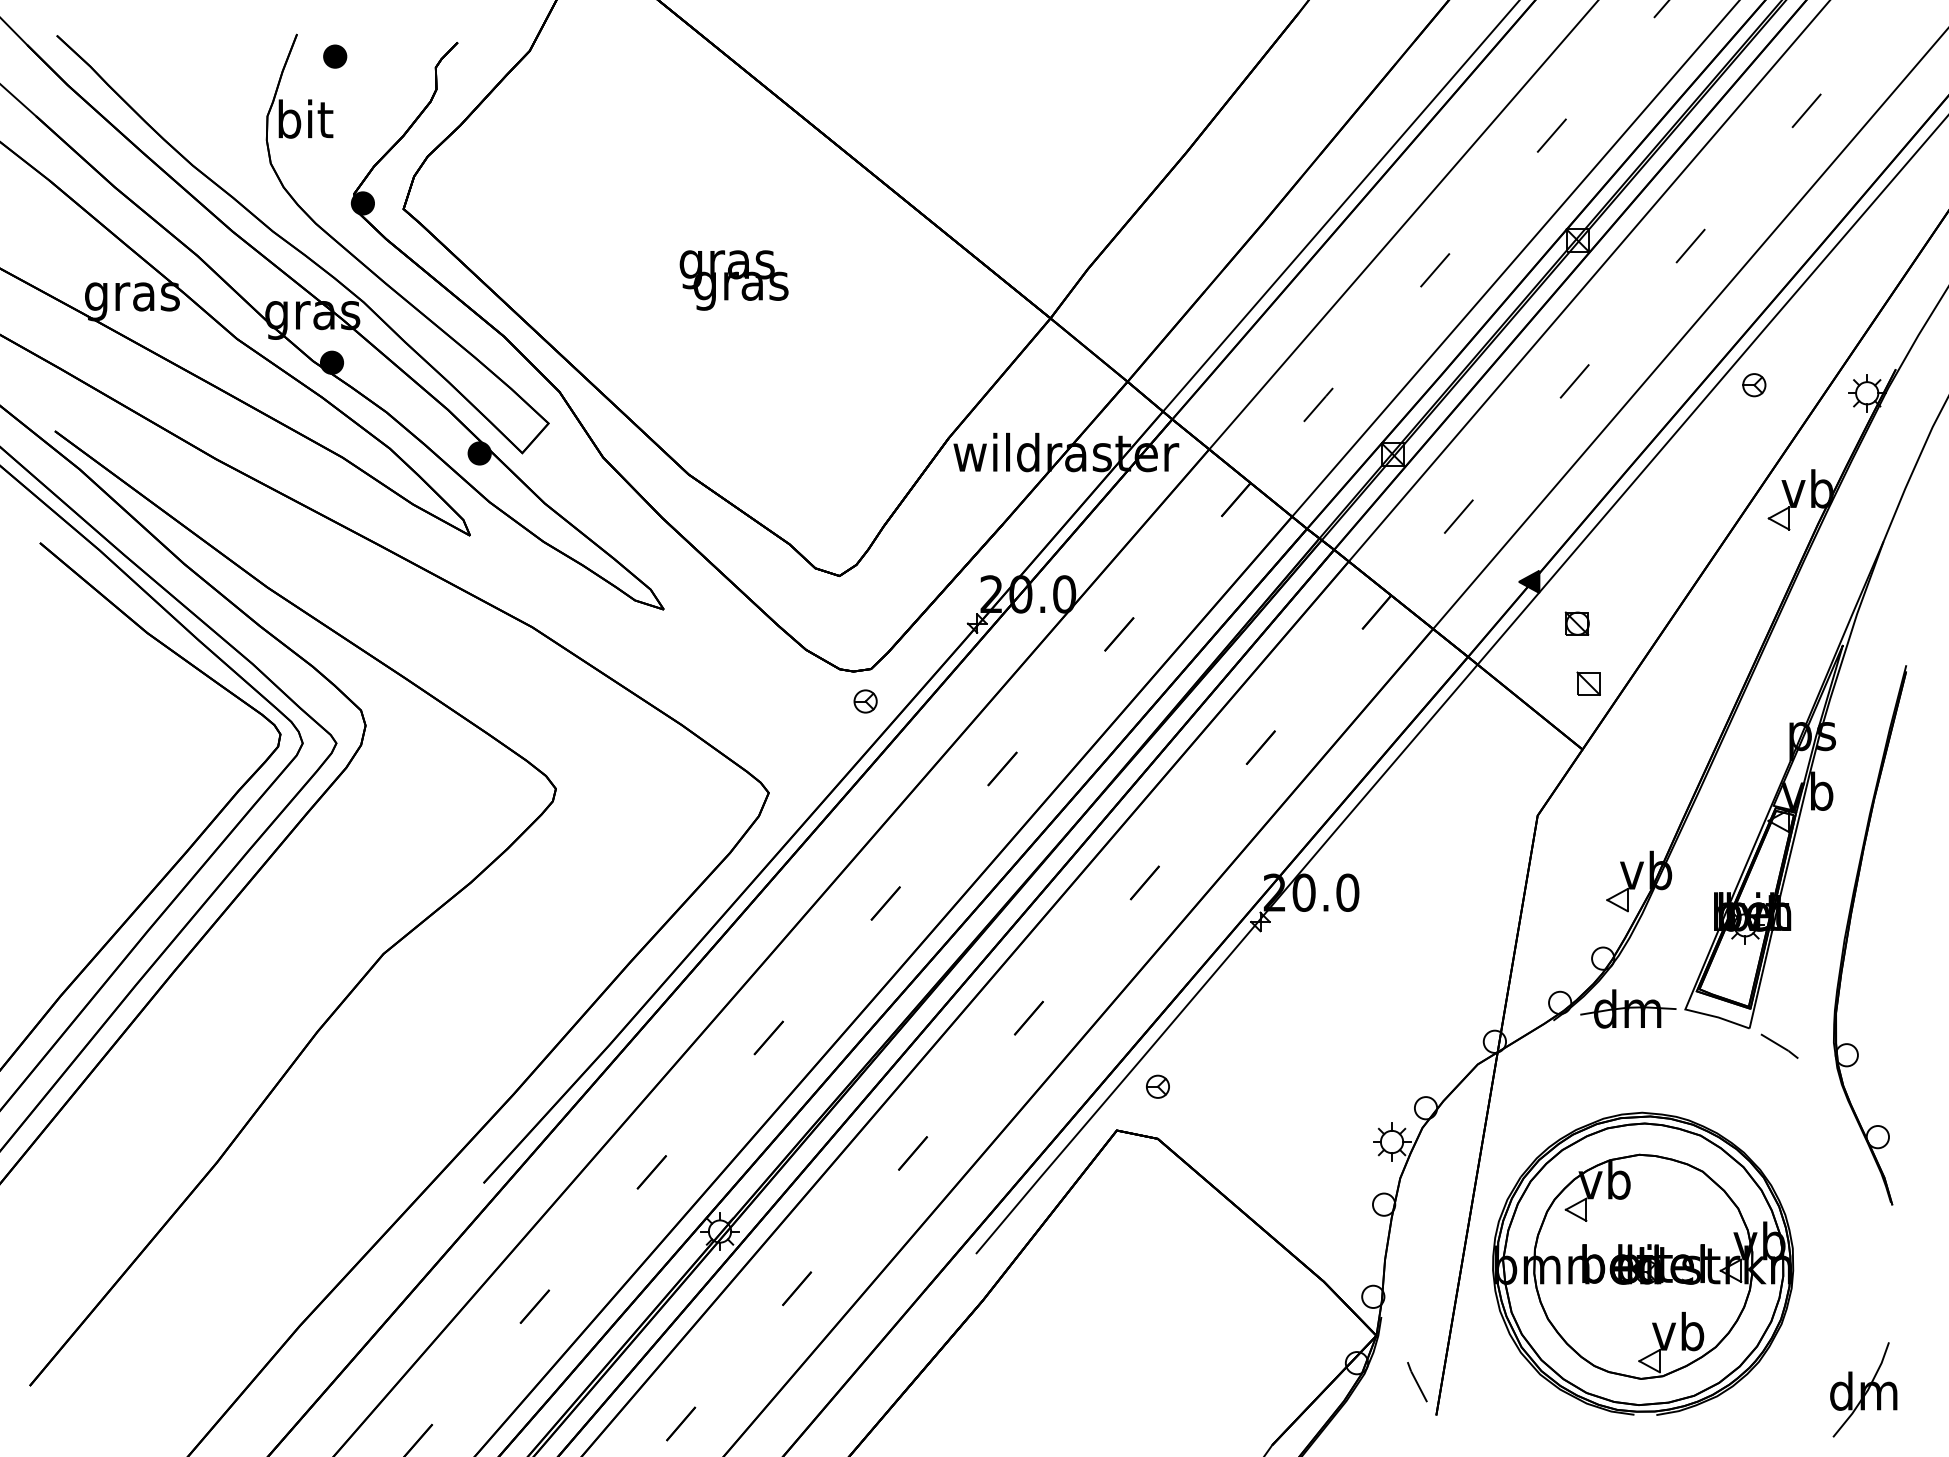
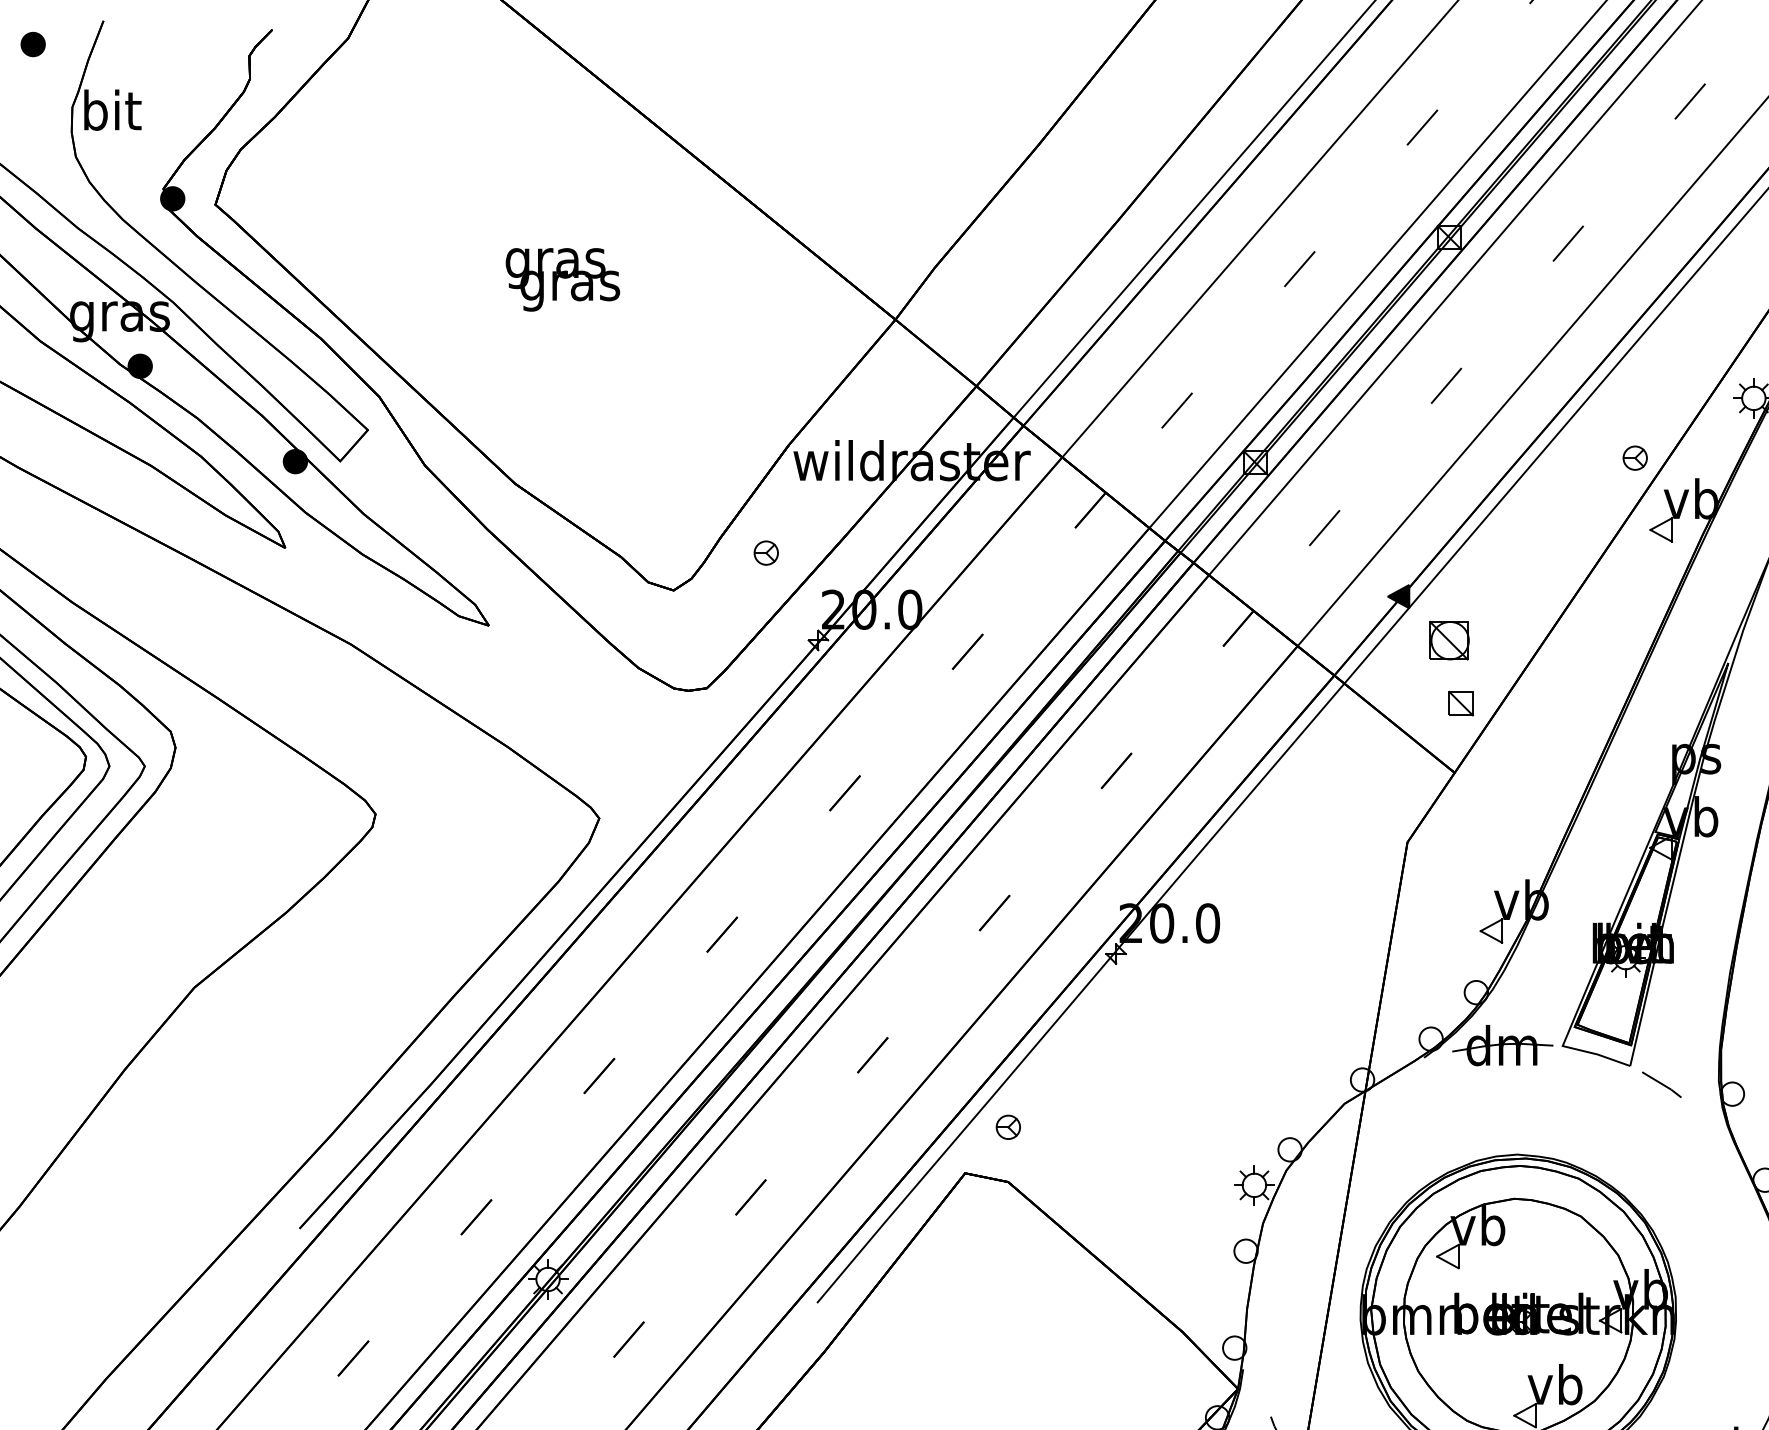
part: (335, 56) -> (33, 44), moved
part: (1754, 385) -> (1635, 458), moved
part: (1576, 623) -> (1448, 640), size x1.6
part: (865, 701) -> (766, 553), moved

